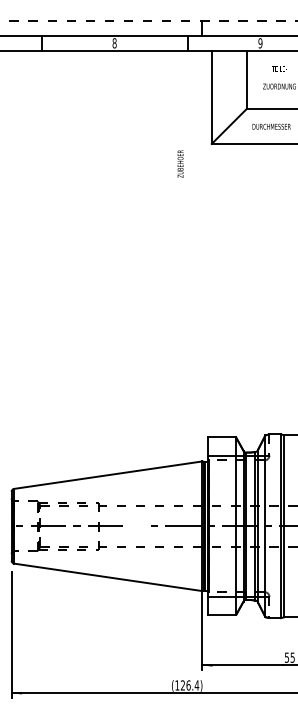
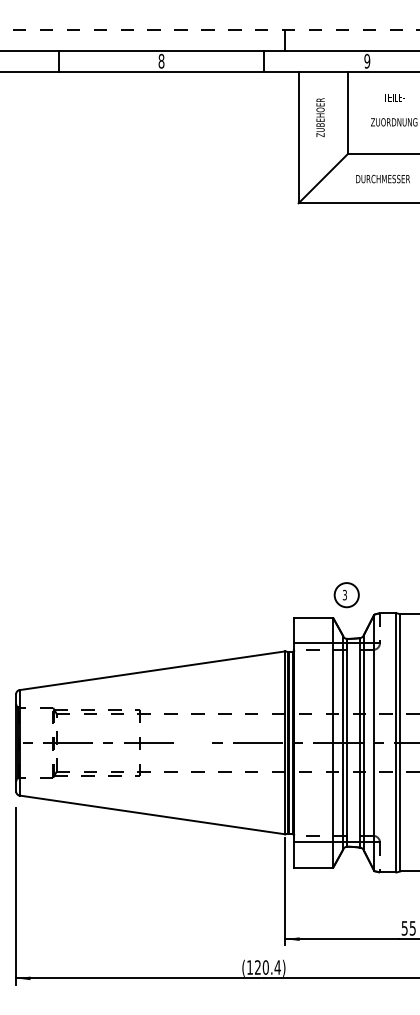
text: (180, 163) -> (320, 117), moved
part: (245, 421) -> (346, 595), added
text: (188, 685) -> (265, 967), (126.4) -> (120.4)

